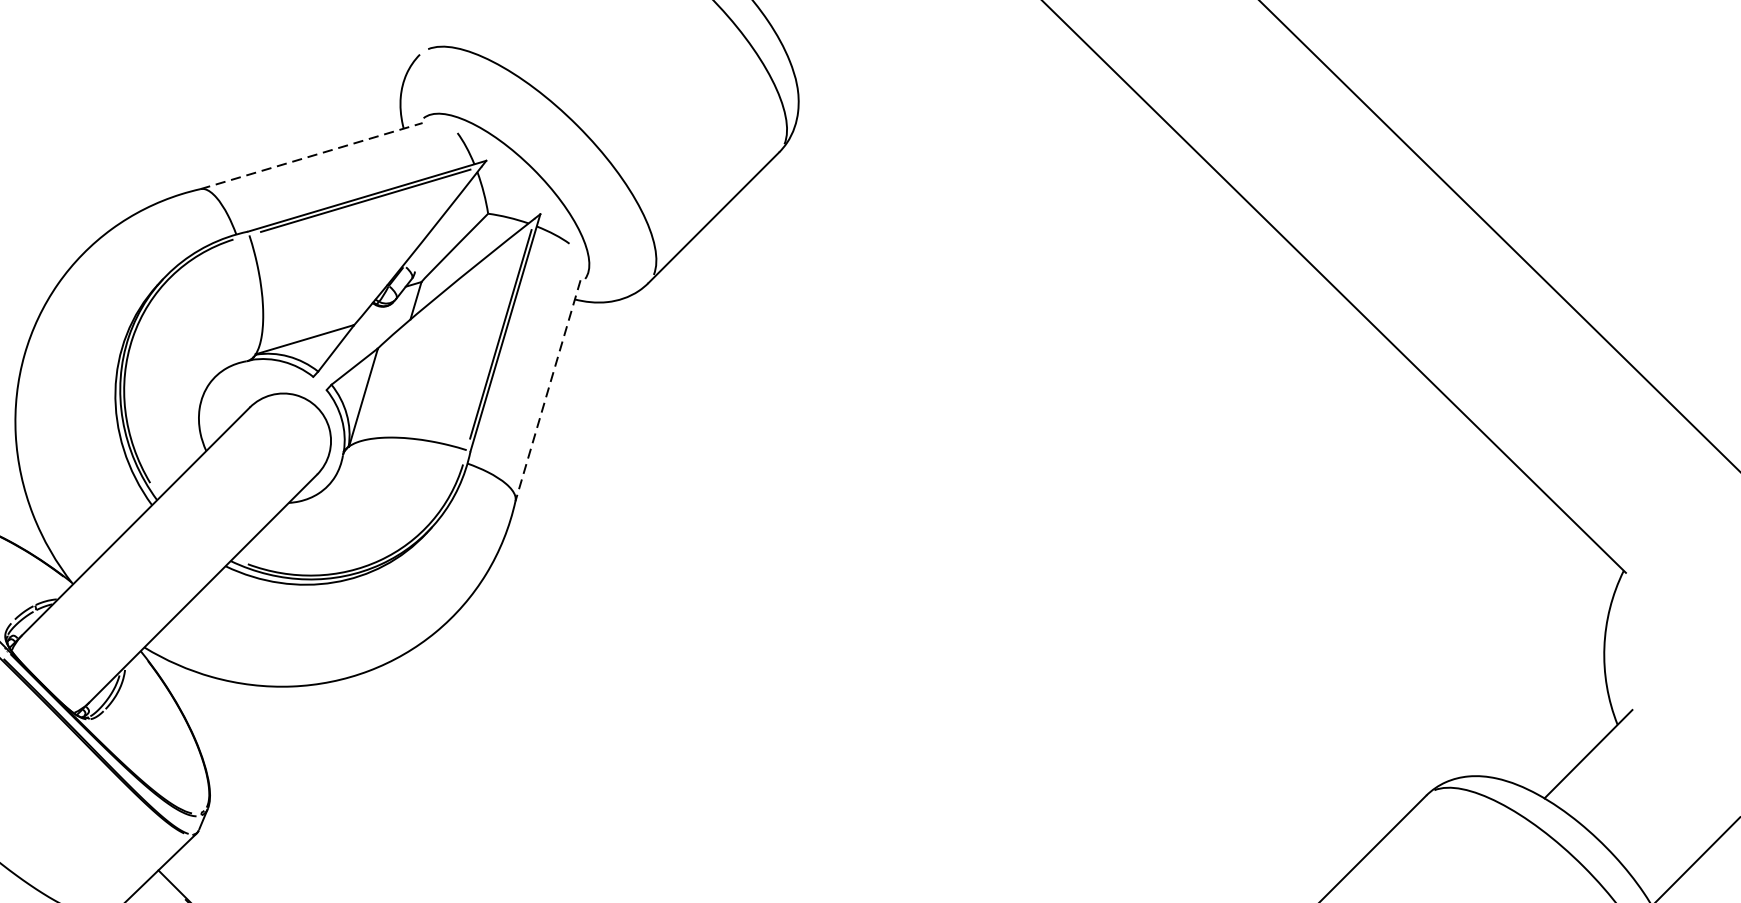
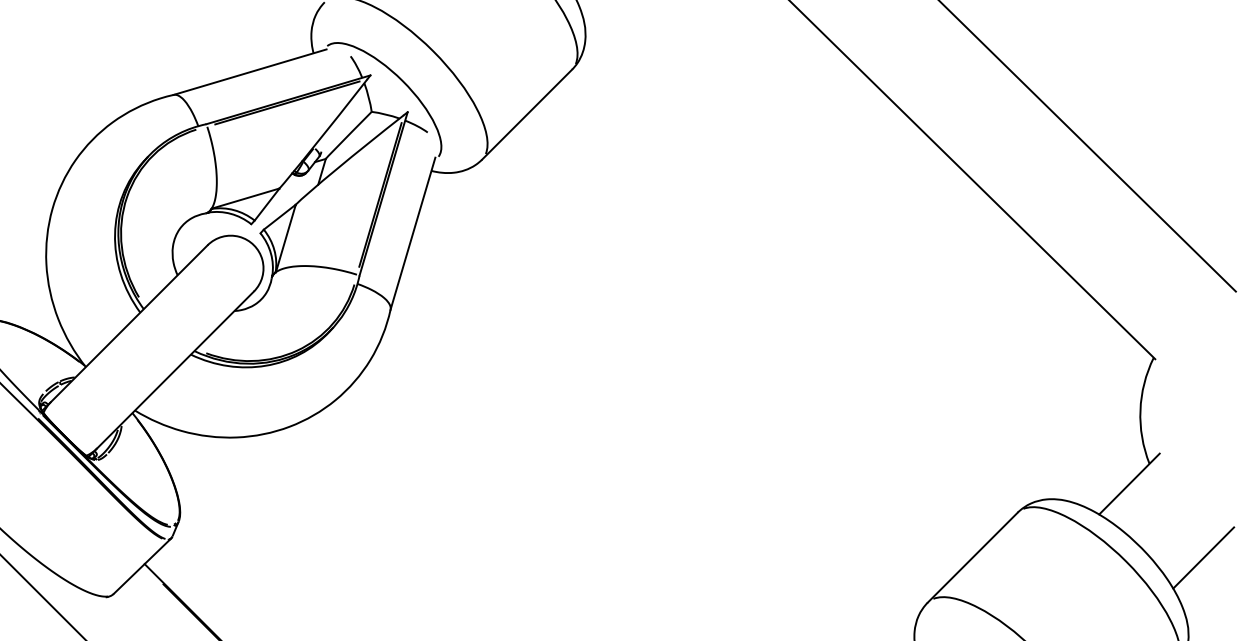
line: (312, 156) -> (250, 72), dashed -> solid
line: (547, 391) -> (412, 234), dashed -> solid

